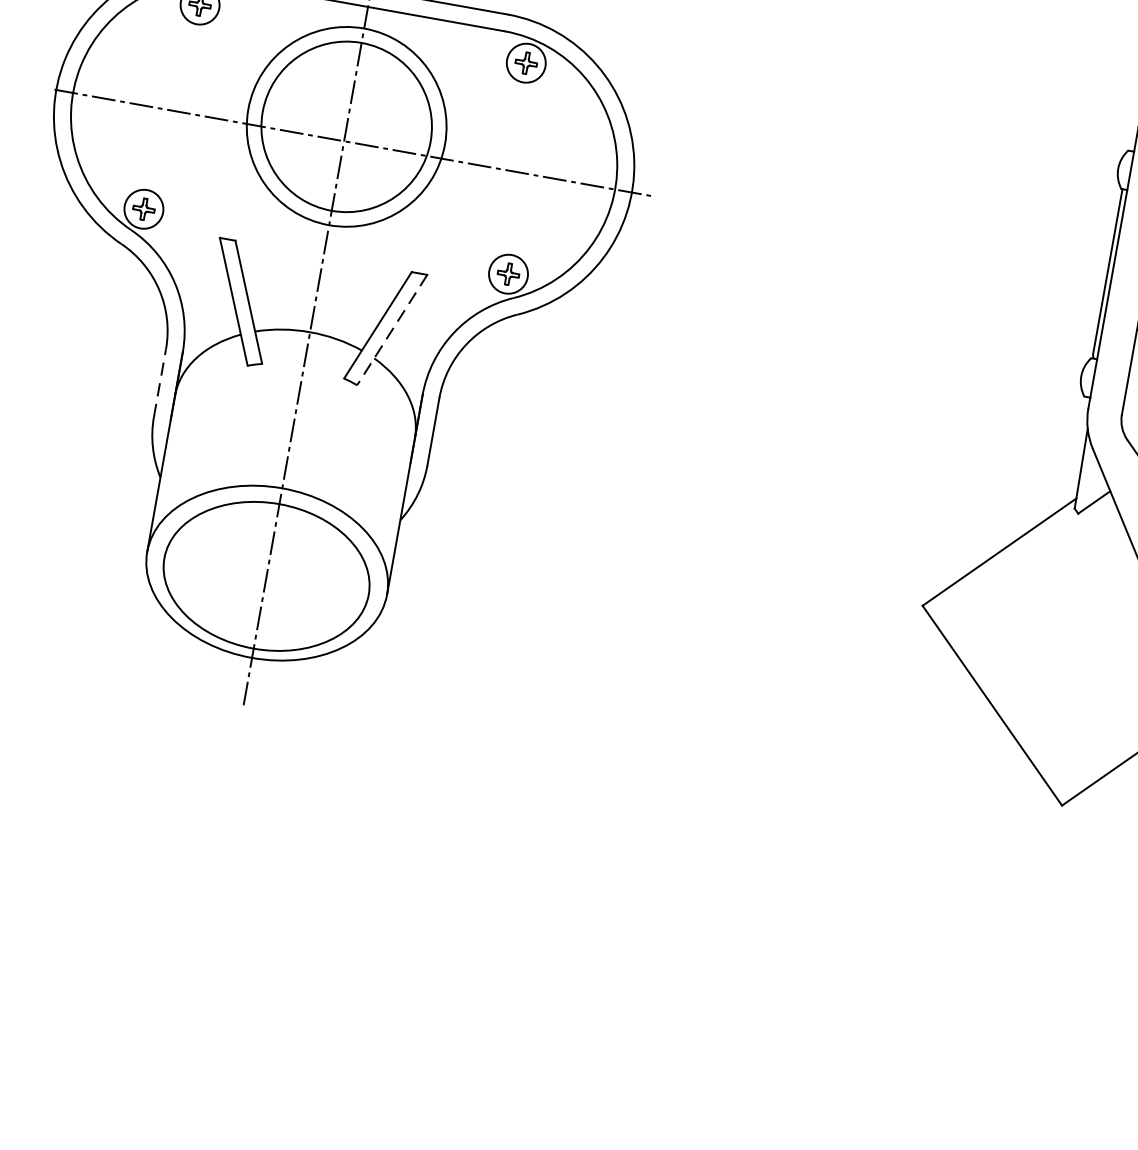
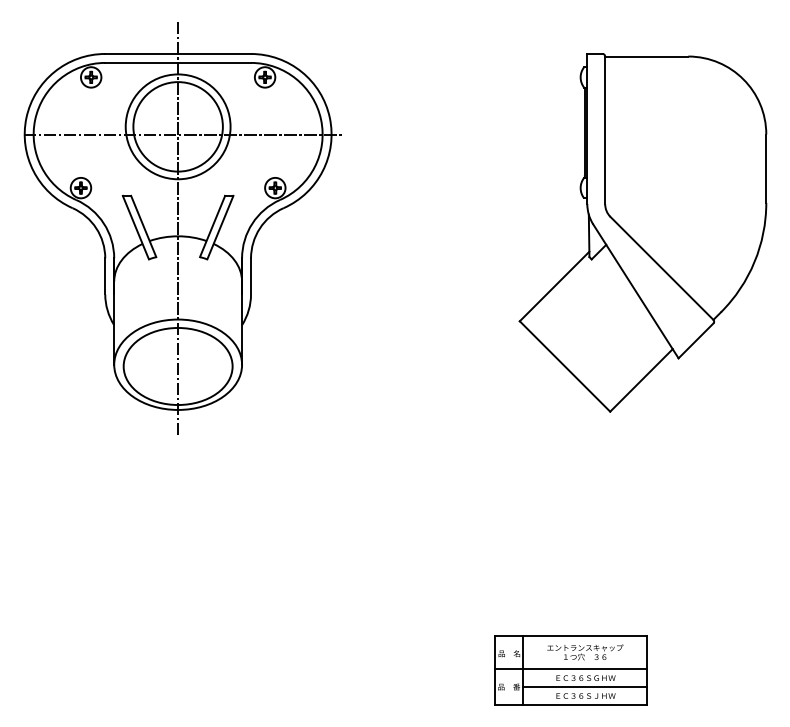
line: (392, 331) -> (220, 228), dashed -> solid
line: (160, 381) -> (105, 275), dashed -> solid

